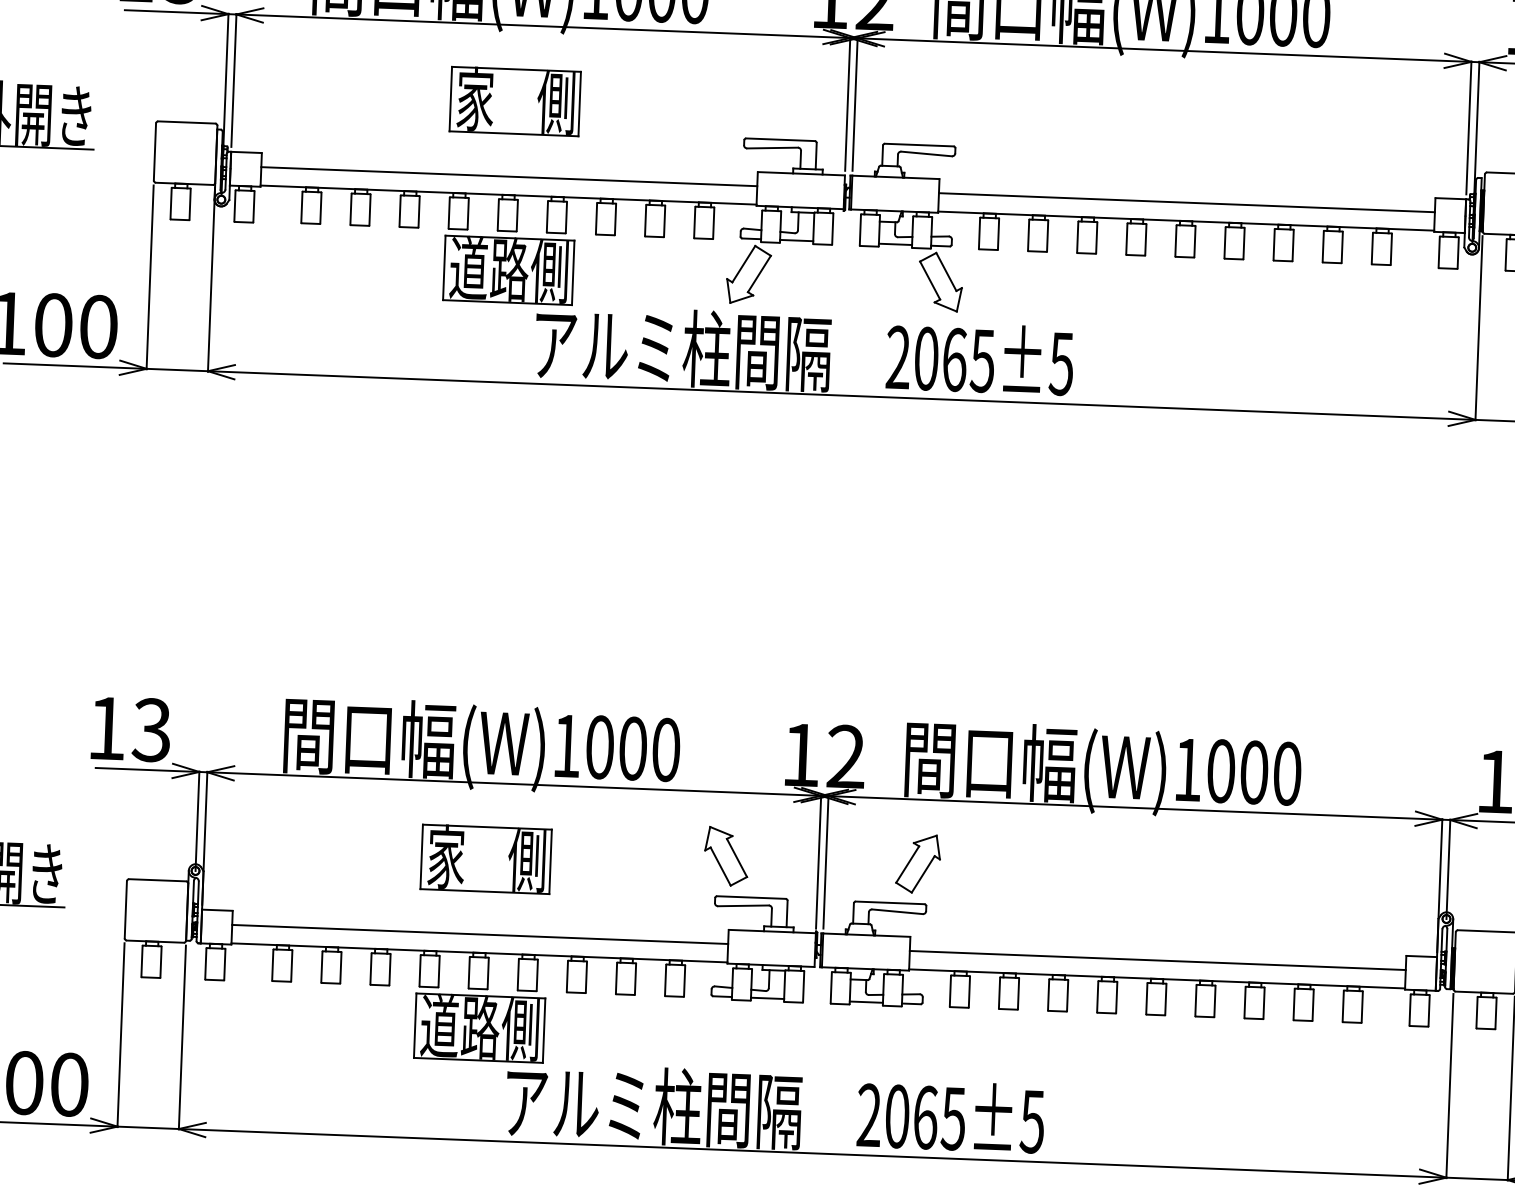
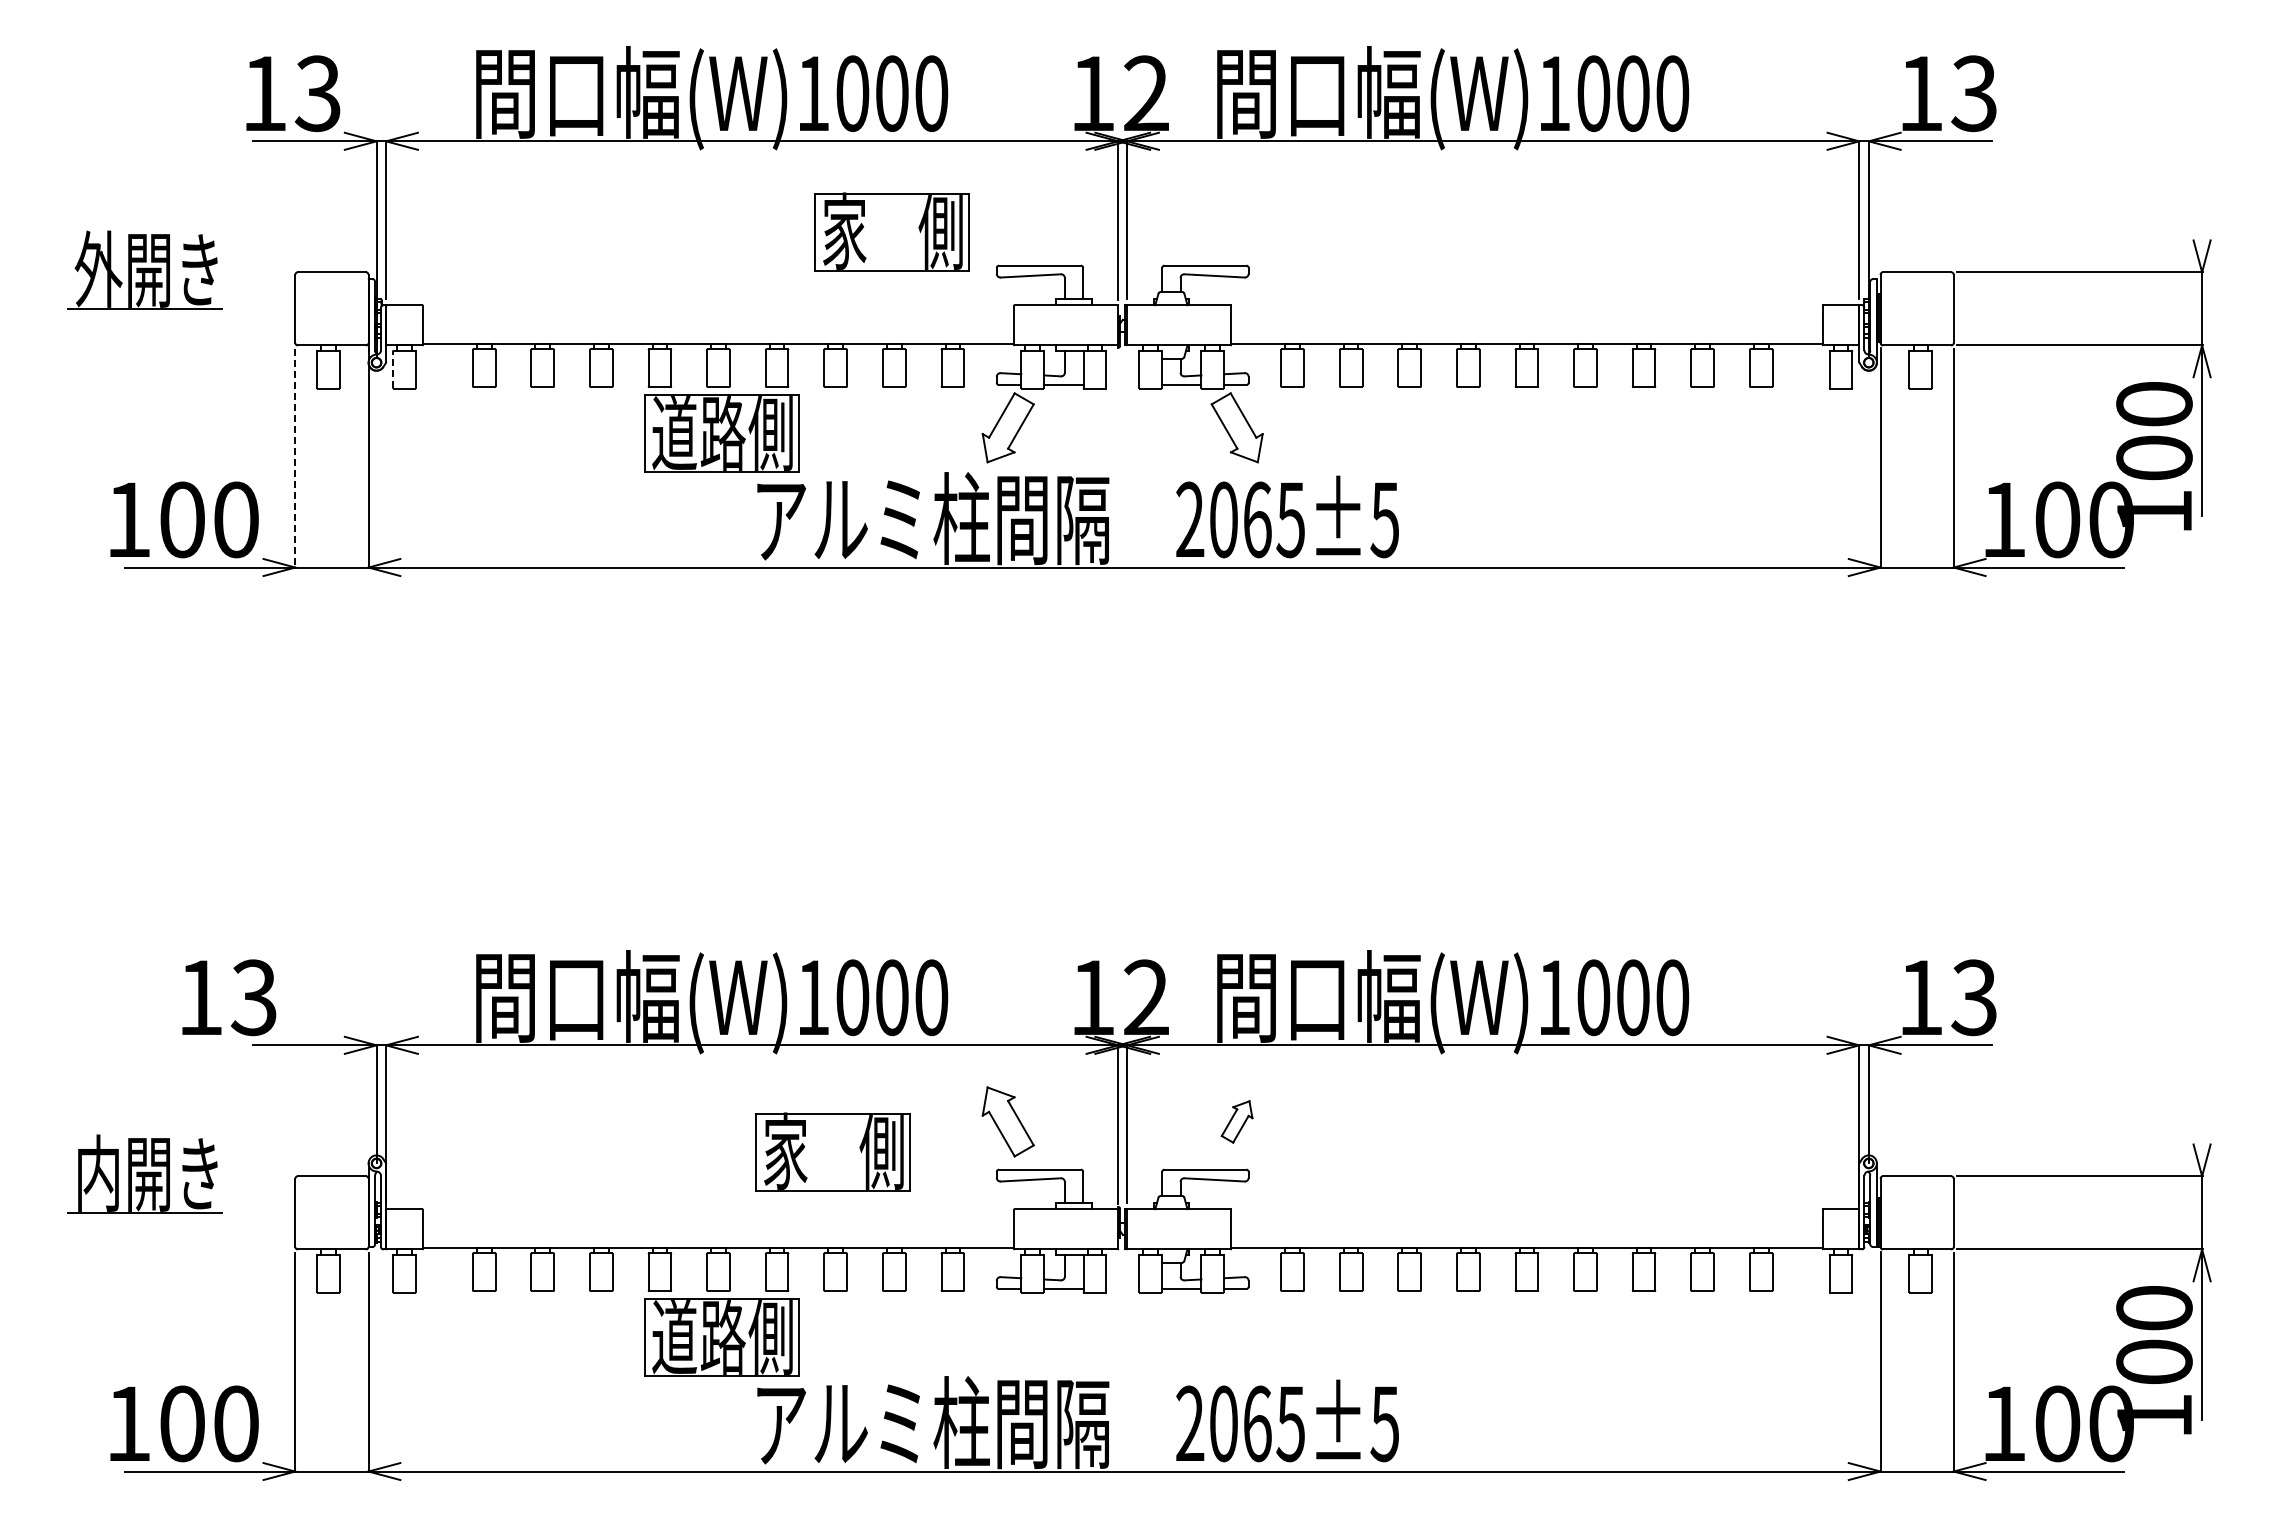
part: (514, 100) -> (891, 231), moved
line: (509, 177) -> (718, 322), removed
line: (1186, 203) -> (1526, 322), removed
line: (235, 205) -> (393, 369), solid -> dashed
line: (150, 277) -> (295, 458), solid -> dashed
text: (131, 729) -> (229, 997), moved
part: (485, 858) -> (832, 1151), moved
part: (917, 863) -> (1236, 1121), size x0.6
line: (480, 934) -> (718, 1226), removed
line: (1157, 960) -> (1526, 1226), removed

